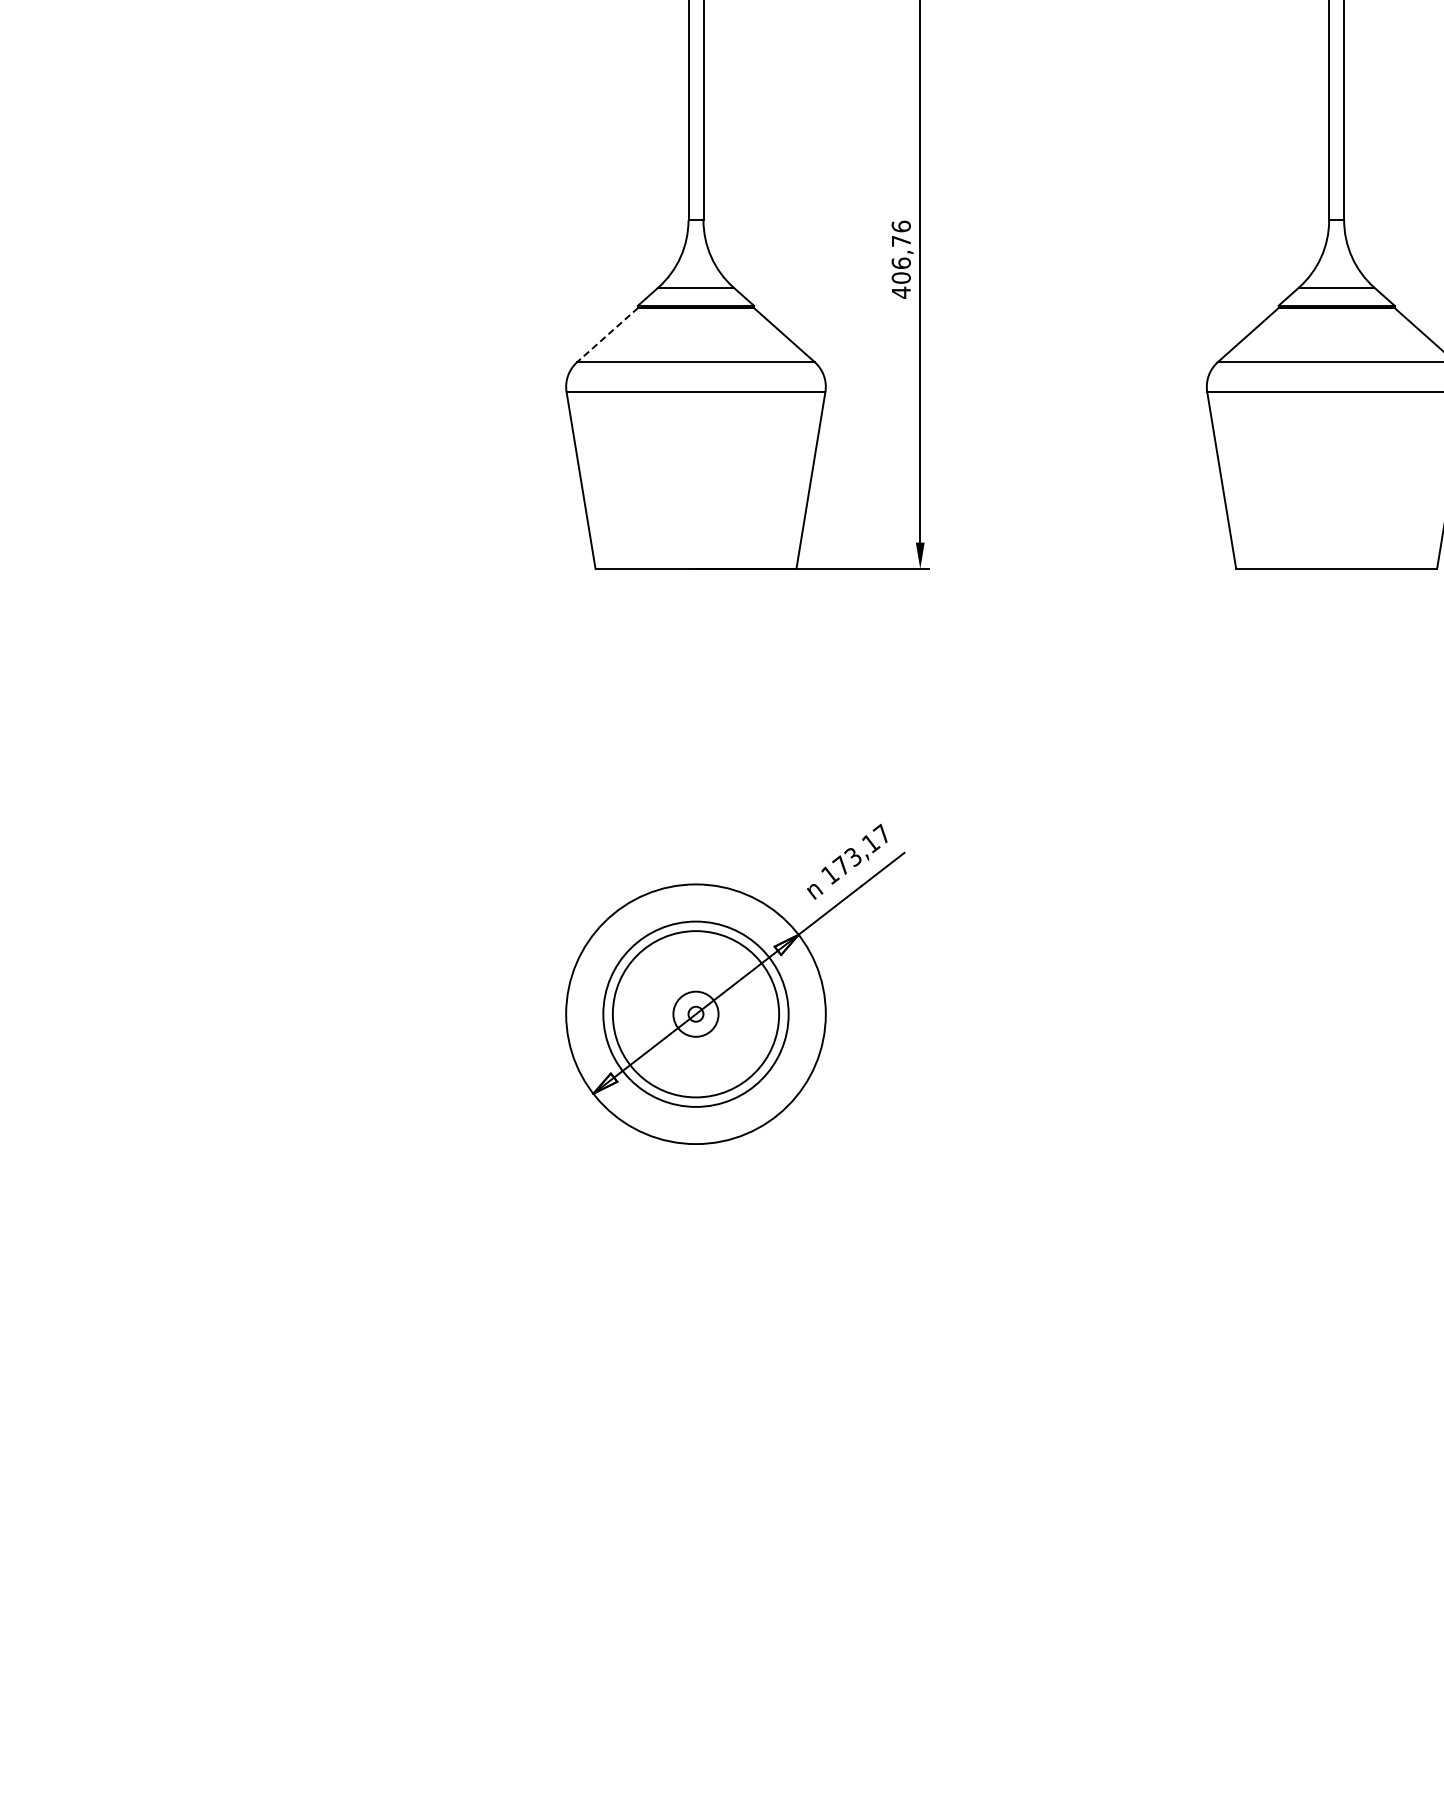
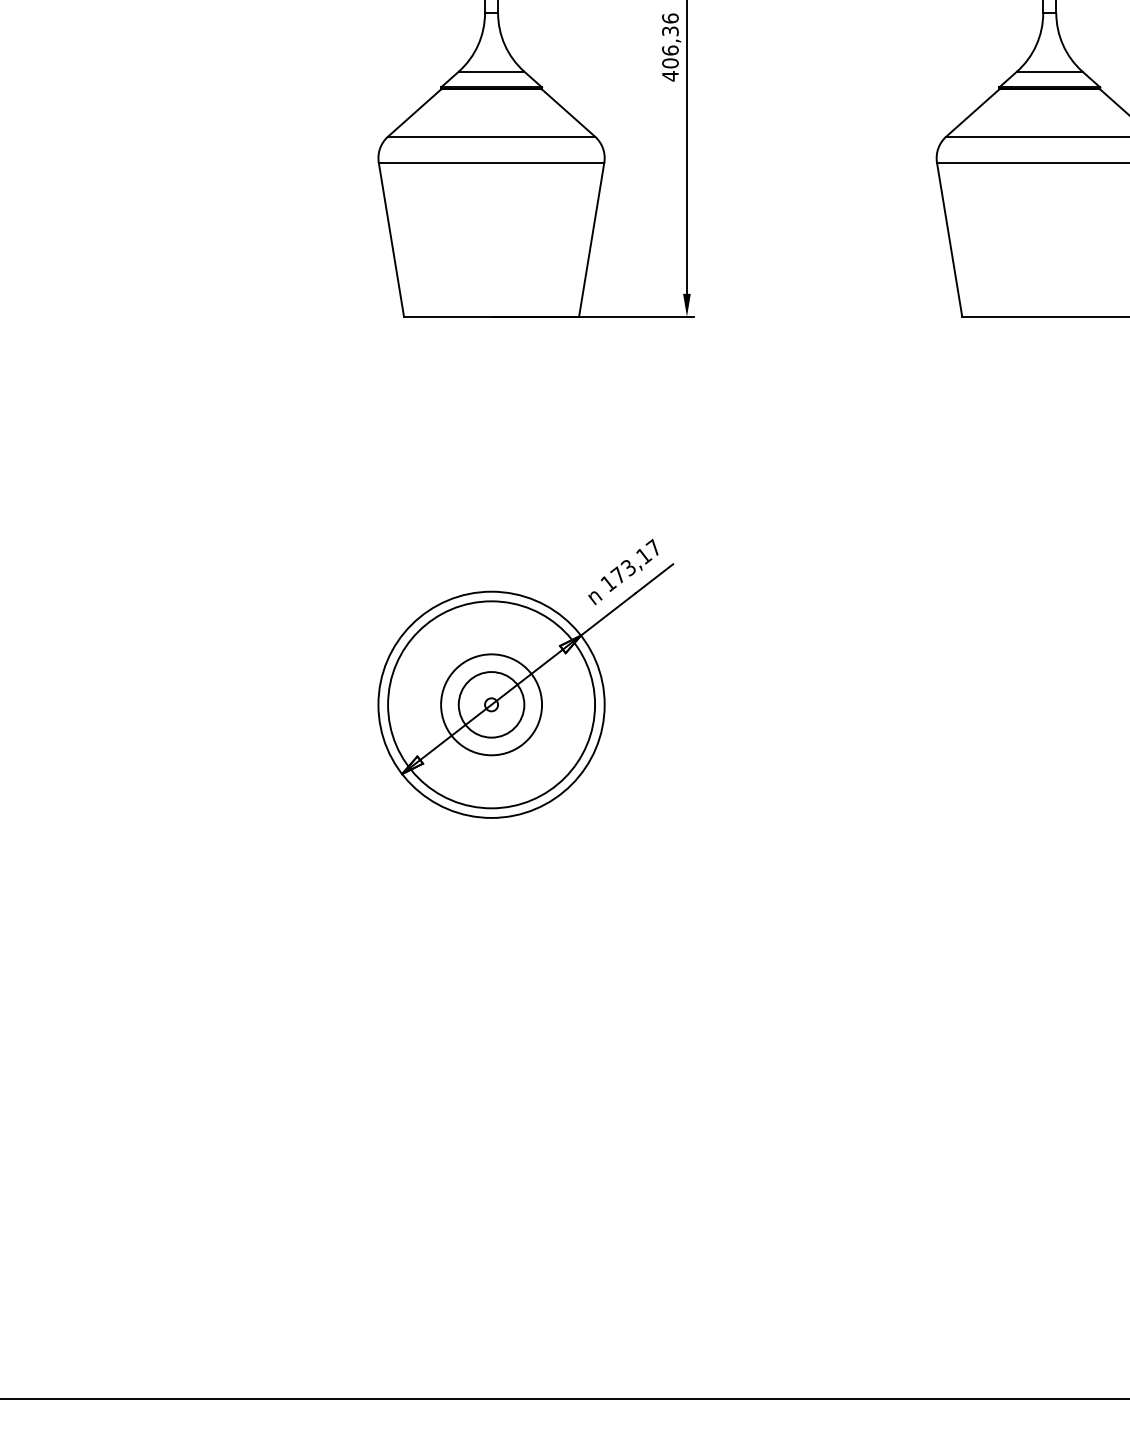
text: (900, 240) -> (669, 30), 406,76 -> 406,36
line: (607, 334) -> (414, 112), dashed -> solid
circle: (695, 1013) -> (491, 704), size x1.67
circle: (695, 1014) -> (491, 705), size x0.62
circle: (695, 1014) -> (491, 705), size x1.43

